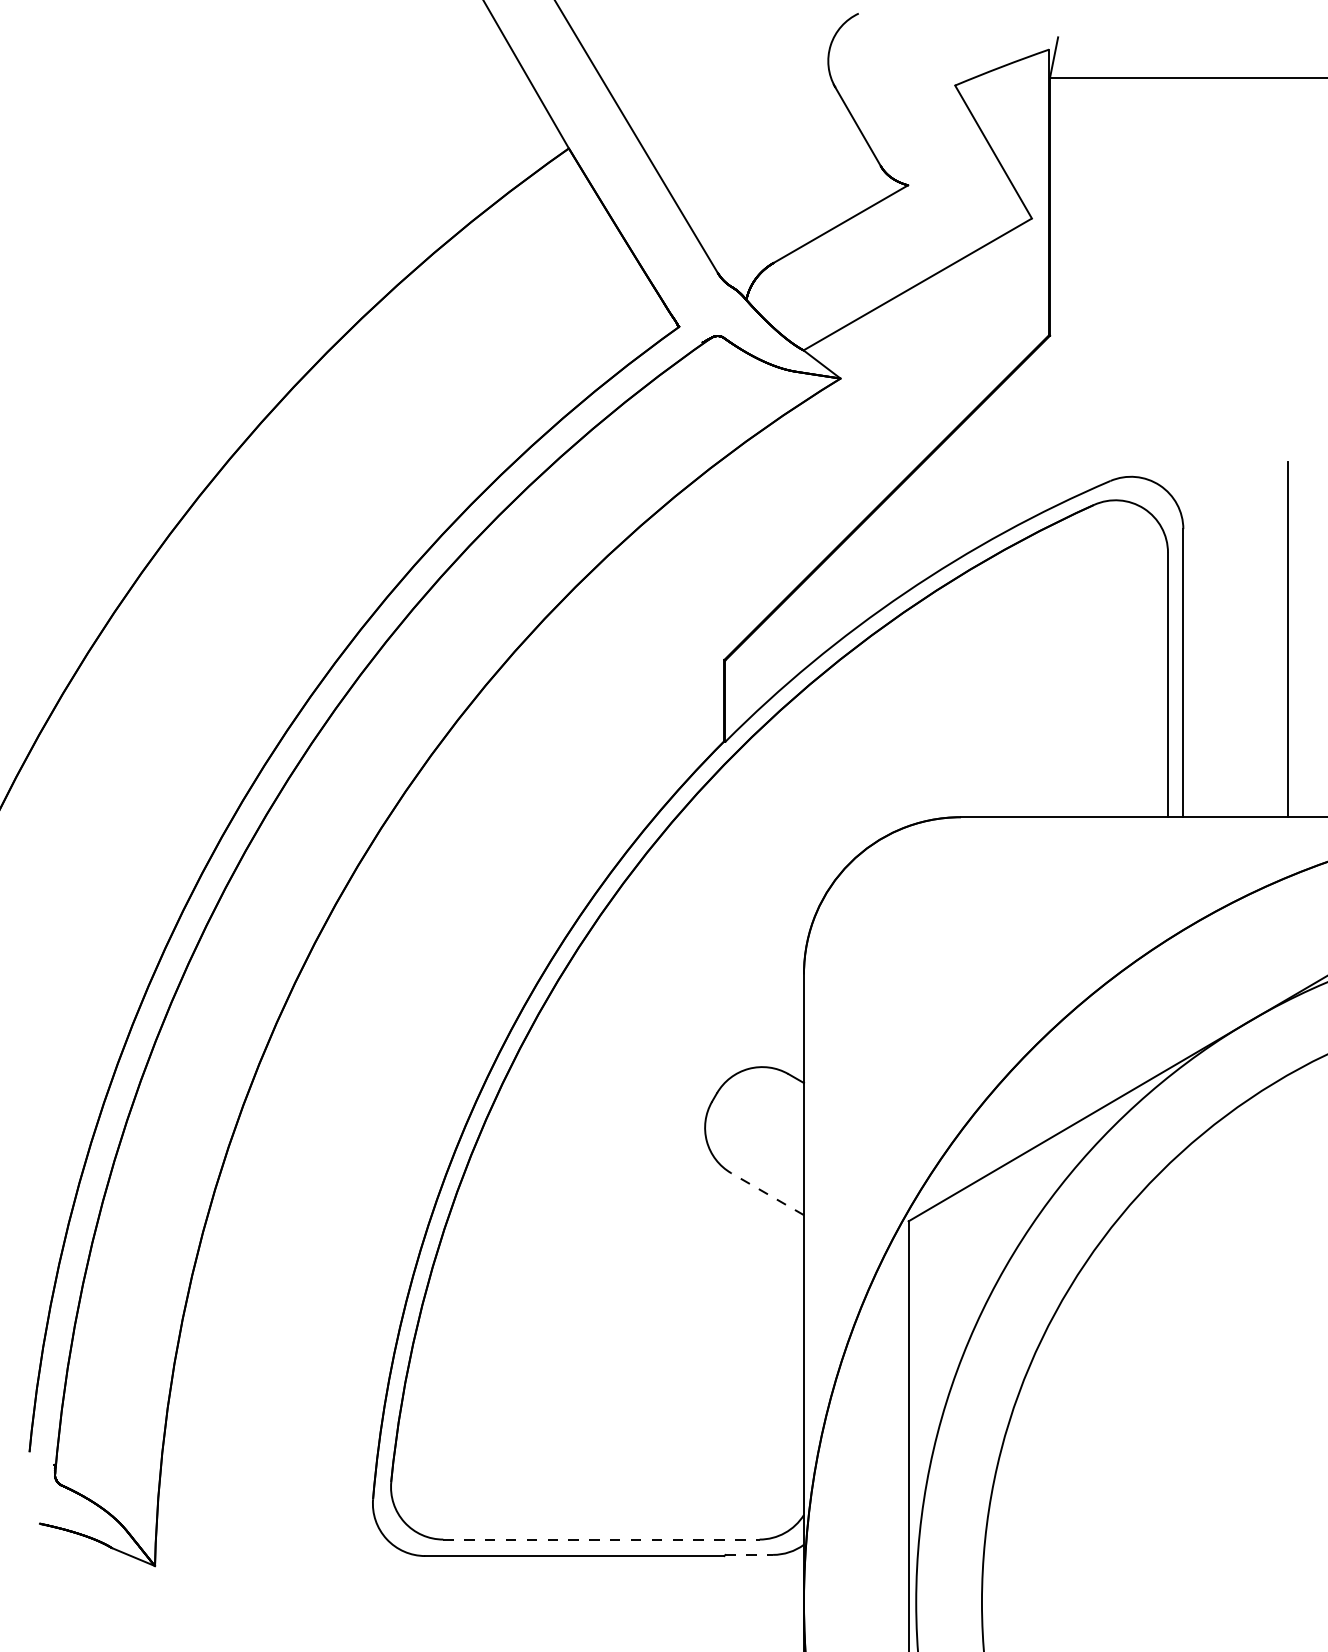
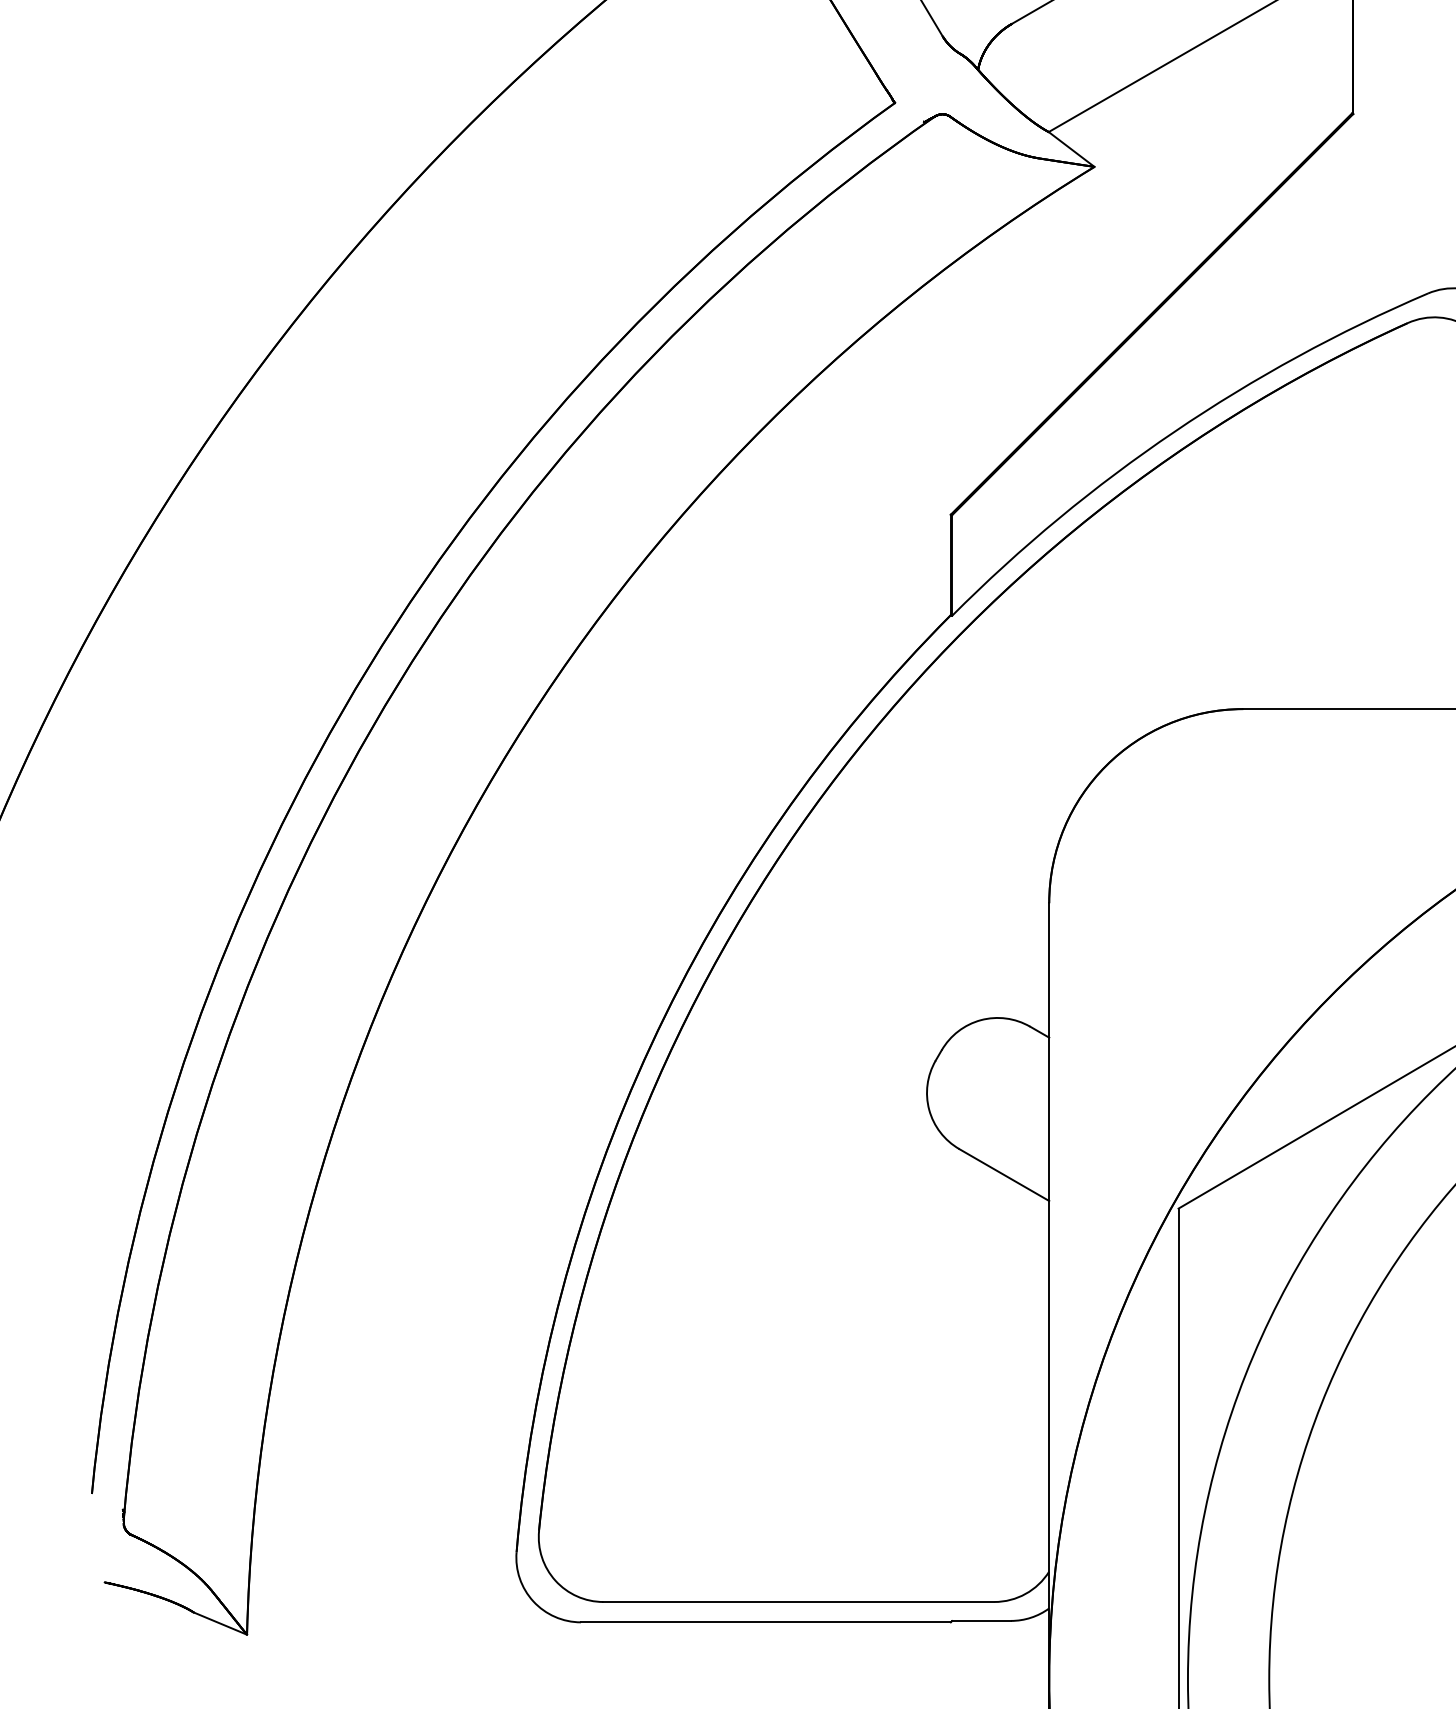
line: (767, 1194) -> (1004, 1175), dashed -> solid
line: (601, 1539) -> (798, 1601), dashed -> solid
line: (749, 1554) -> (981, 1620), dashed -> solid

